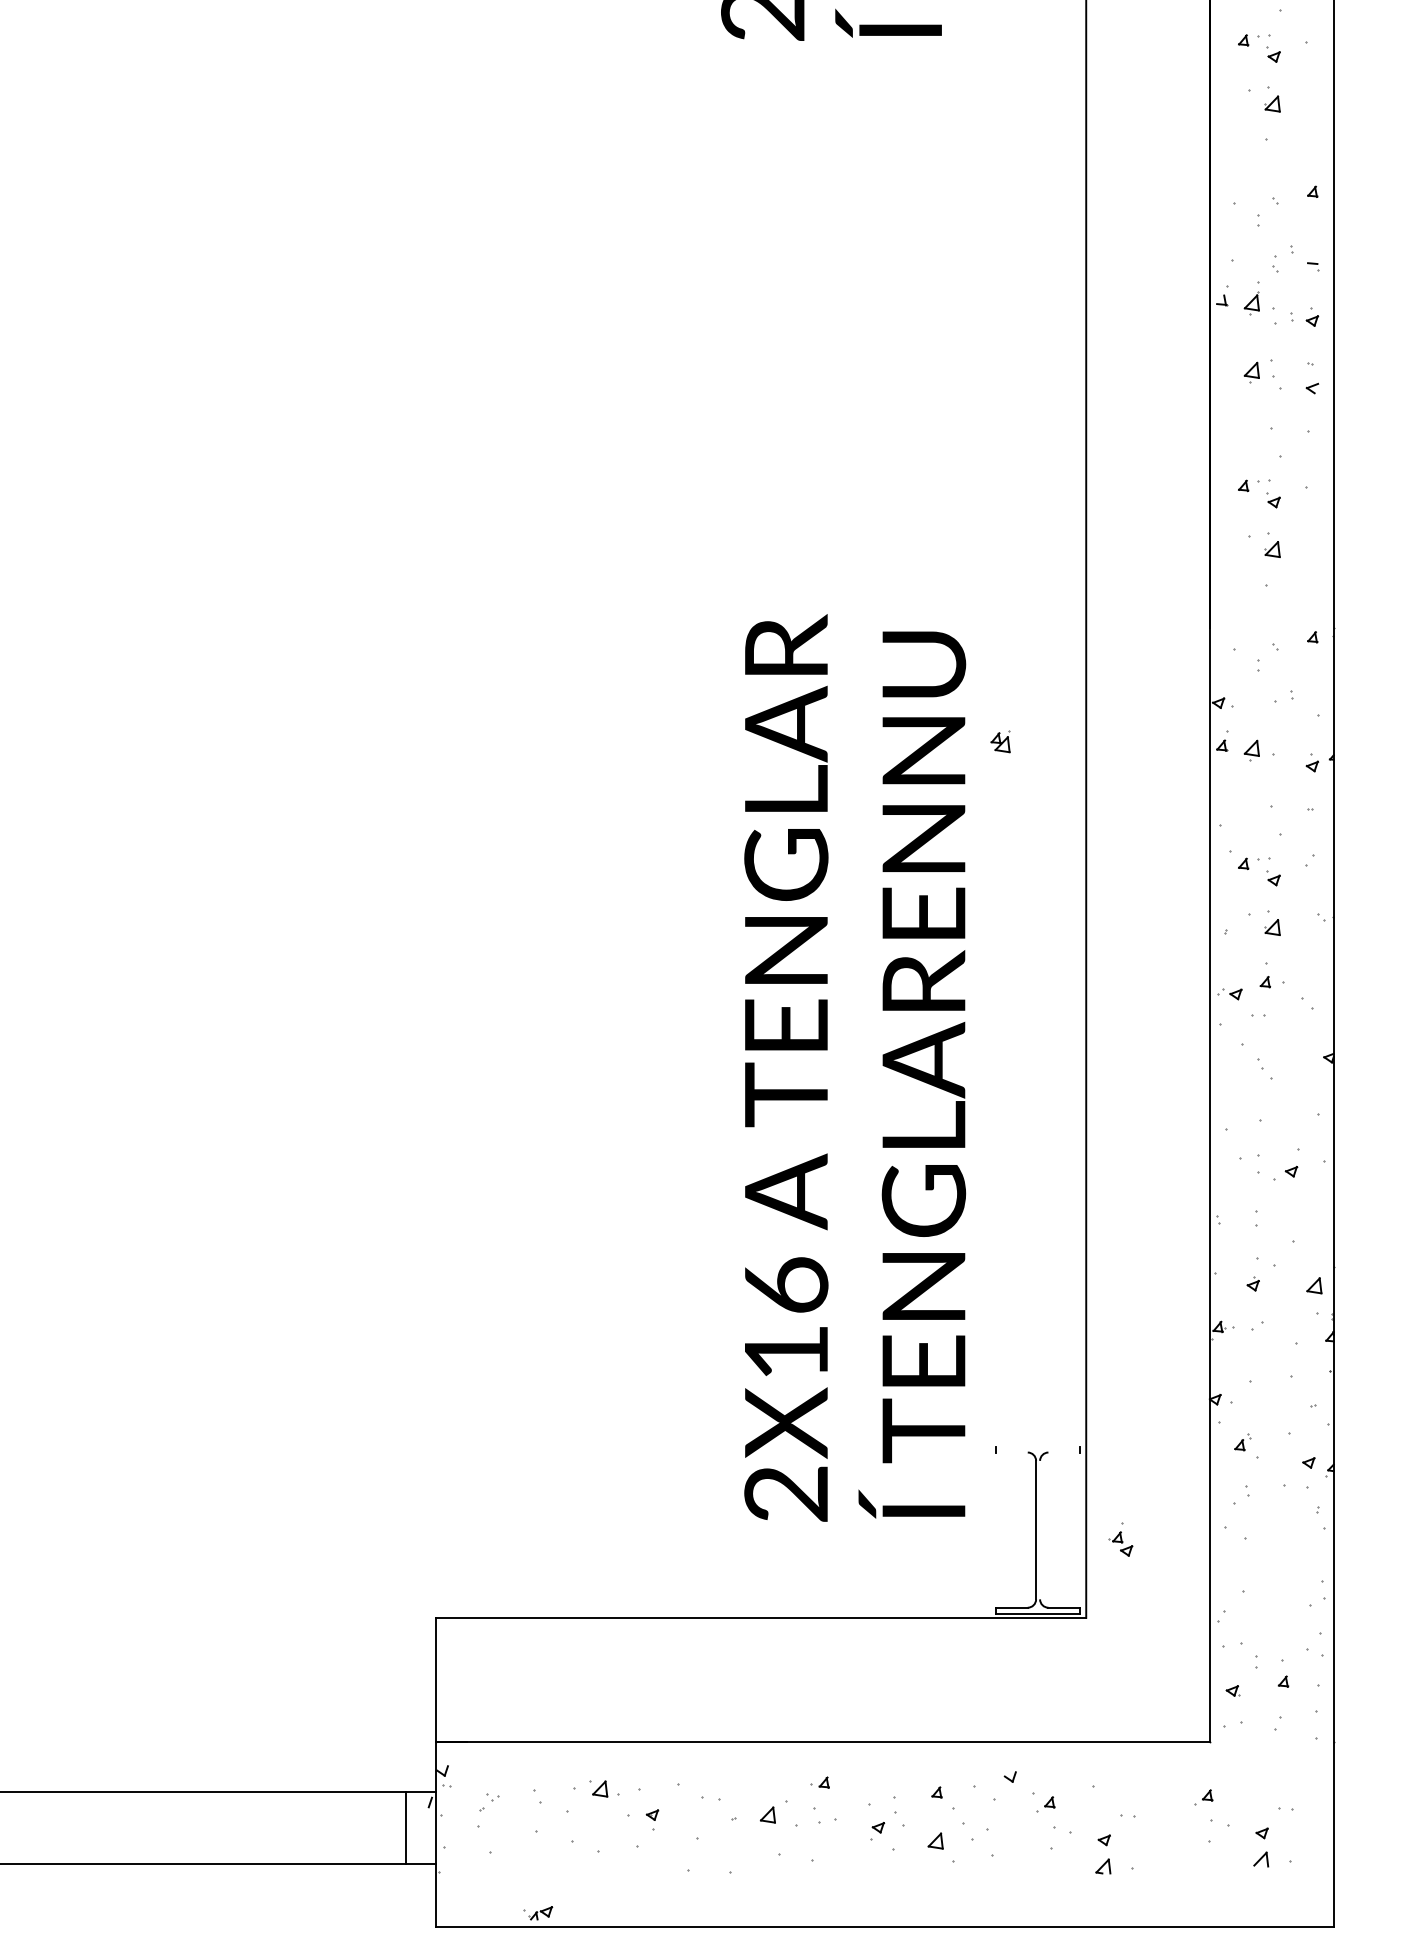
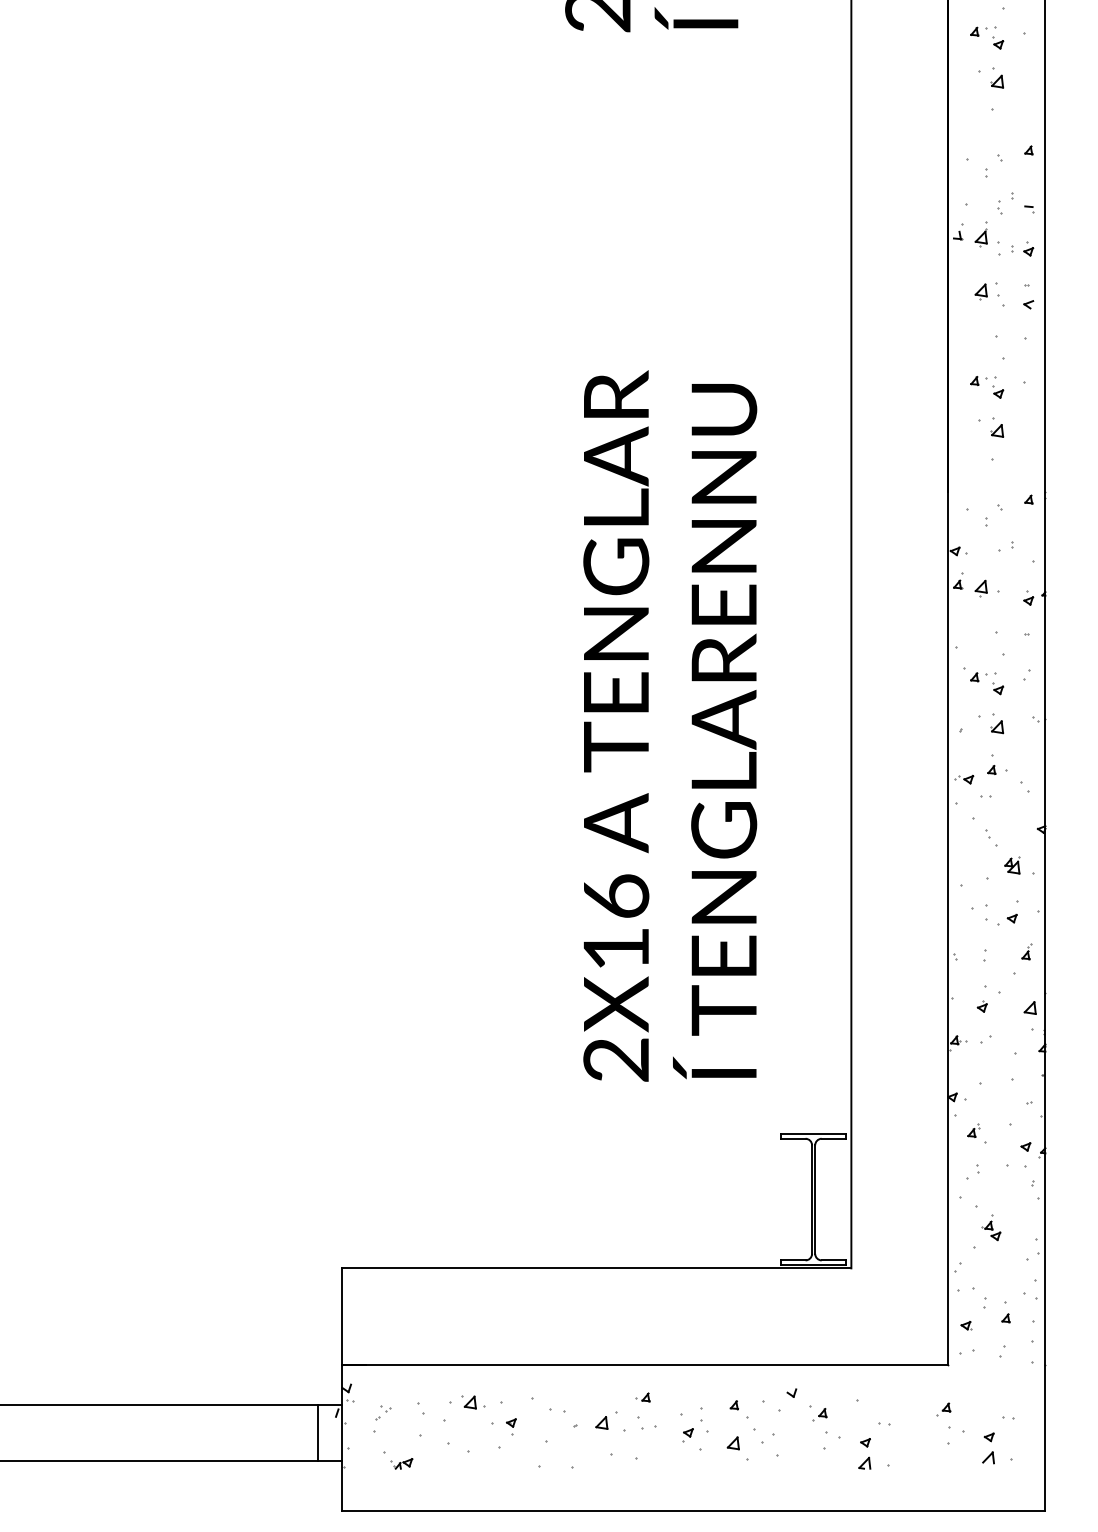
part: (1000, 741) -> (1012, 865), moved
text: (855, 1067) -> (670, 725), moved
part: (1310, 1213) -> (1027, 951), added
line: (1037, 1446) -> (813, 1134), added
line: (1011, 1452) -> (792, 1138), added
line: (1063, 1452) -> (833, 1138), added
line: (1040, 1529) -> (815, 1199), added
part: (1120, 1539) -> (991, 1227), moved
part: (538, 1913) -> (401, 1464), moved

